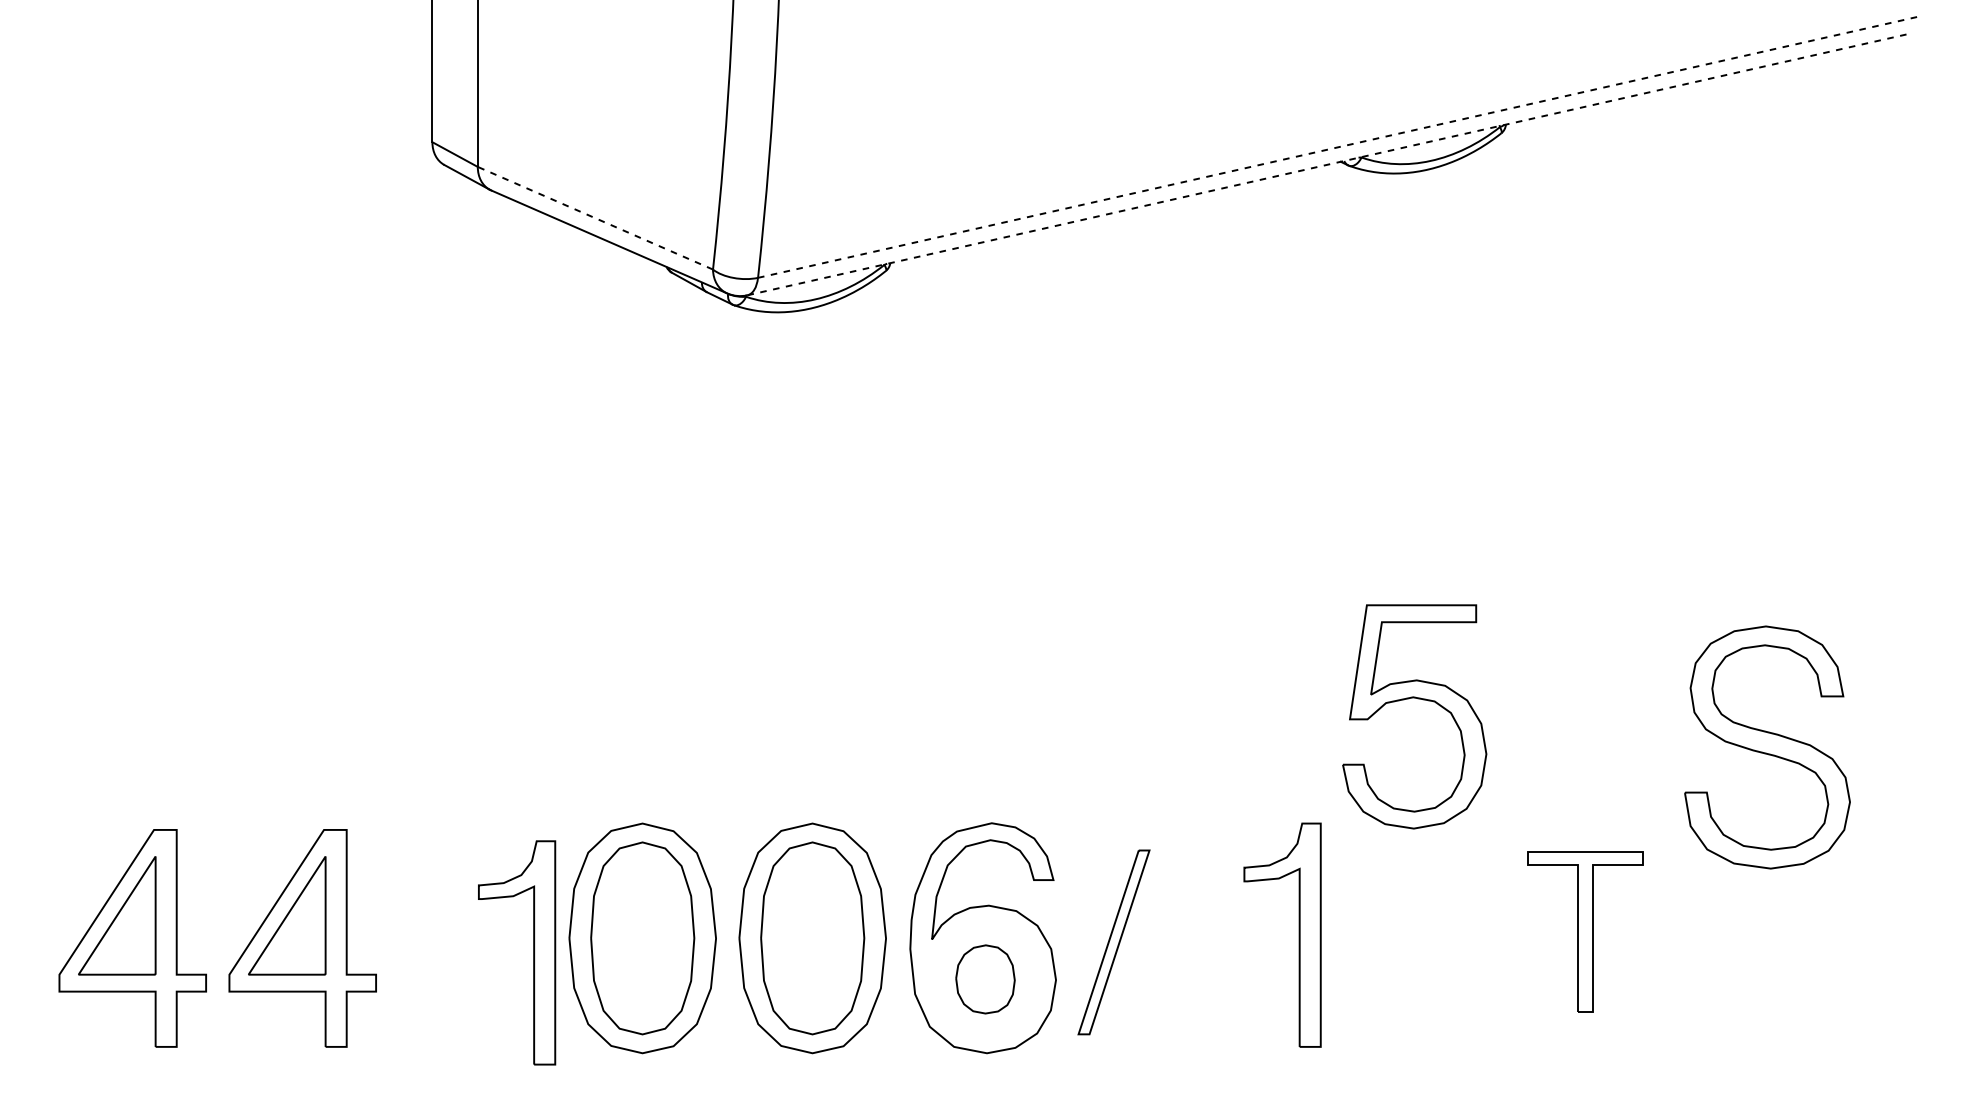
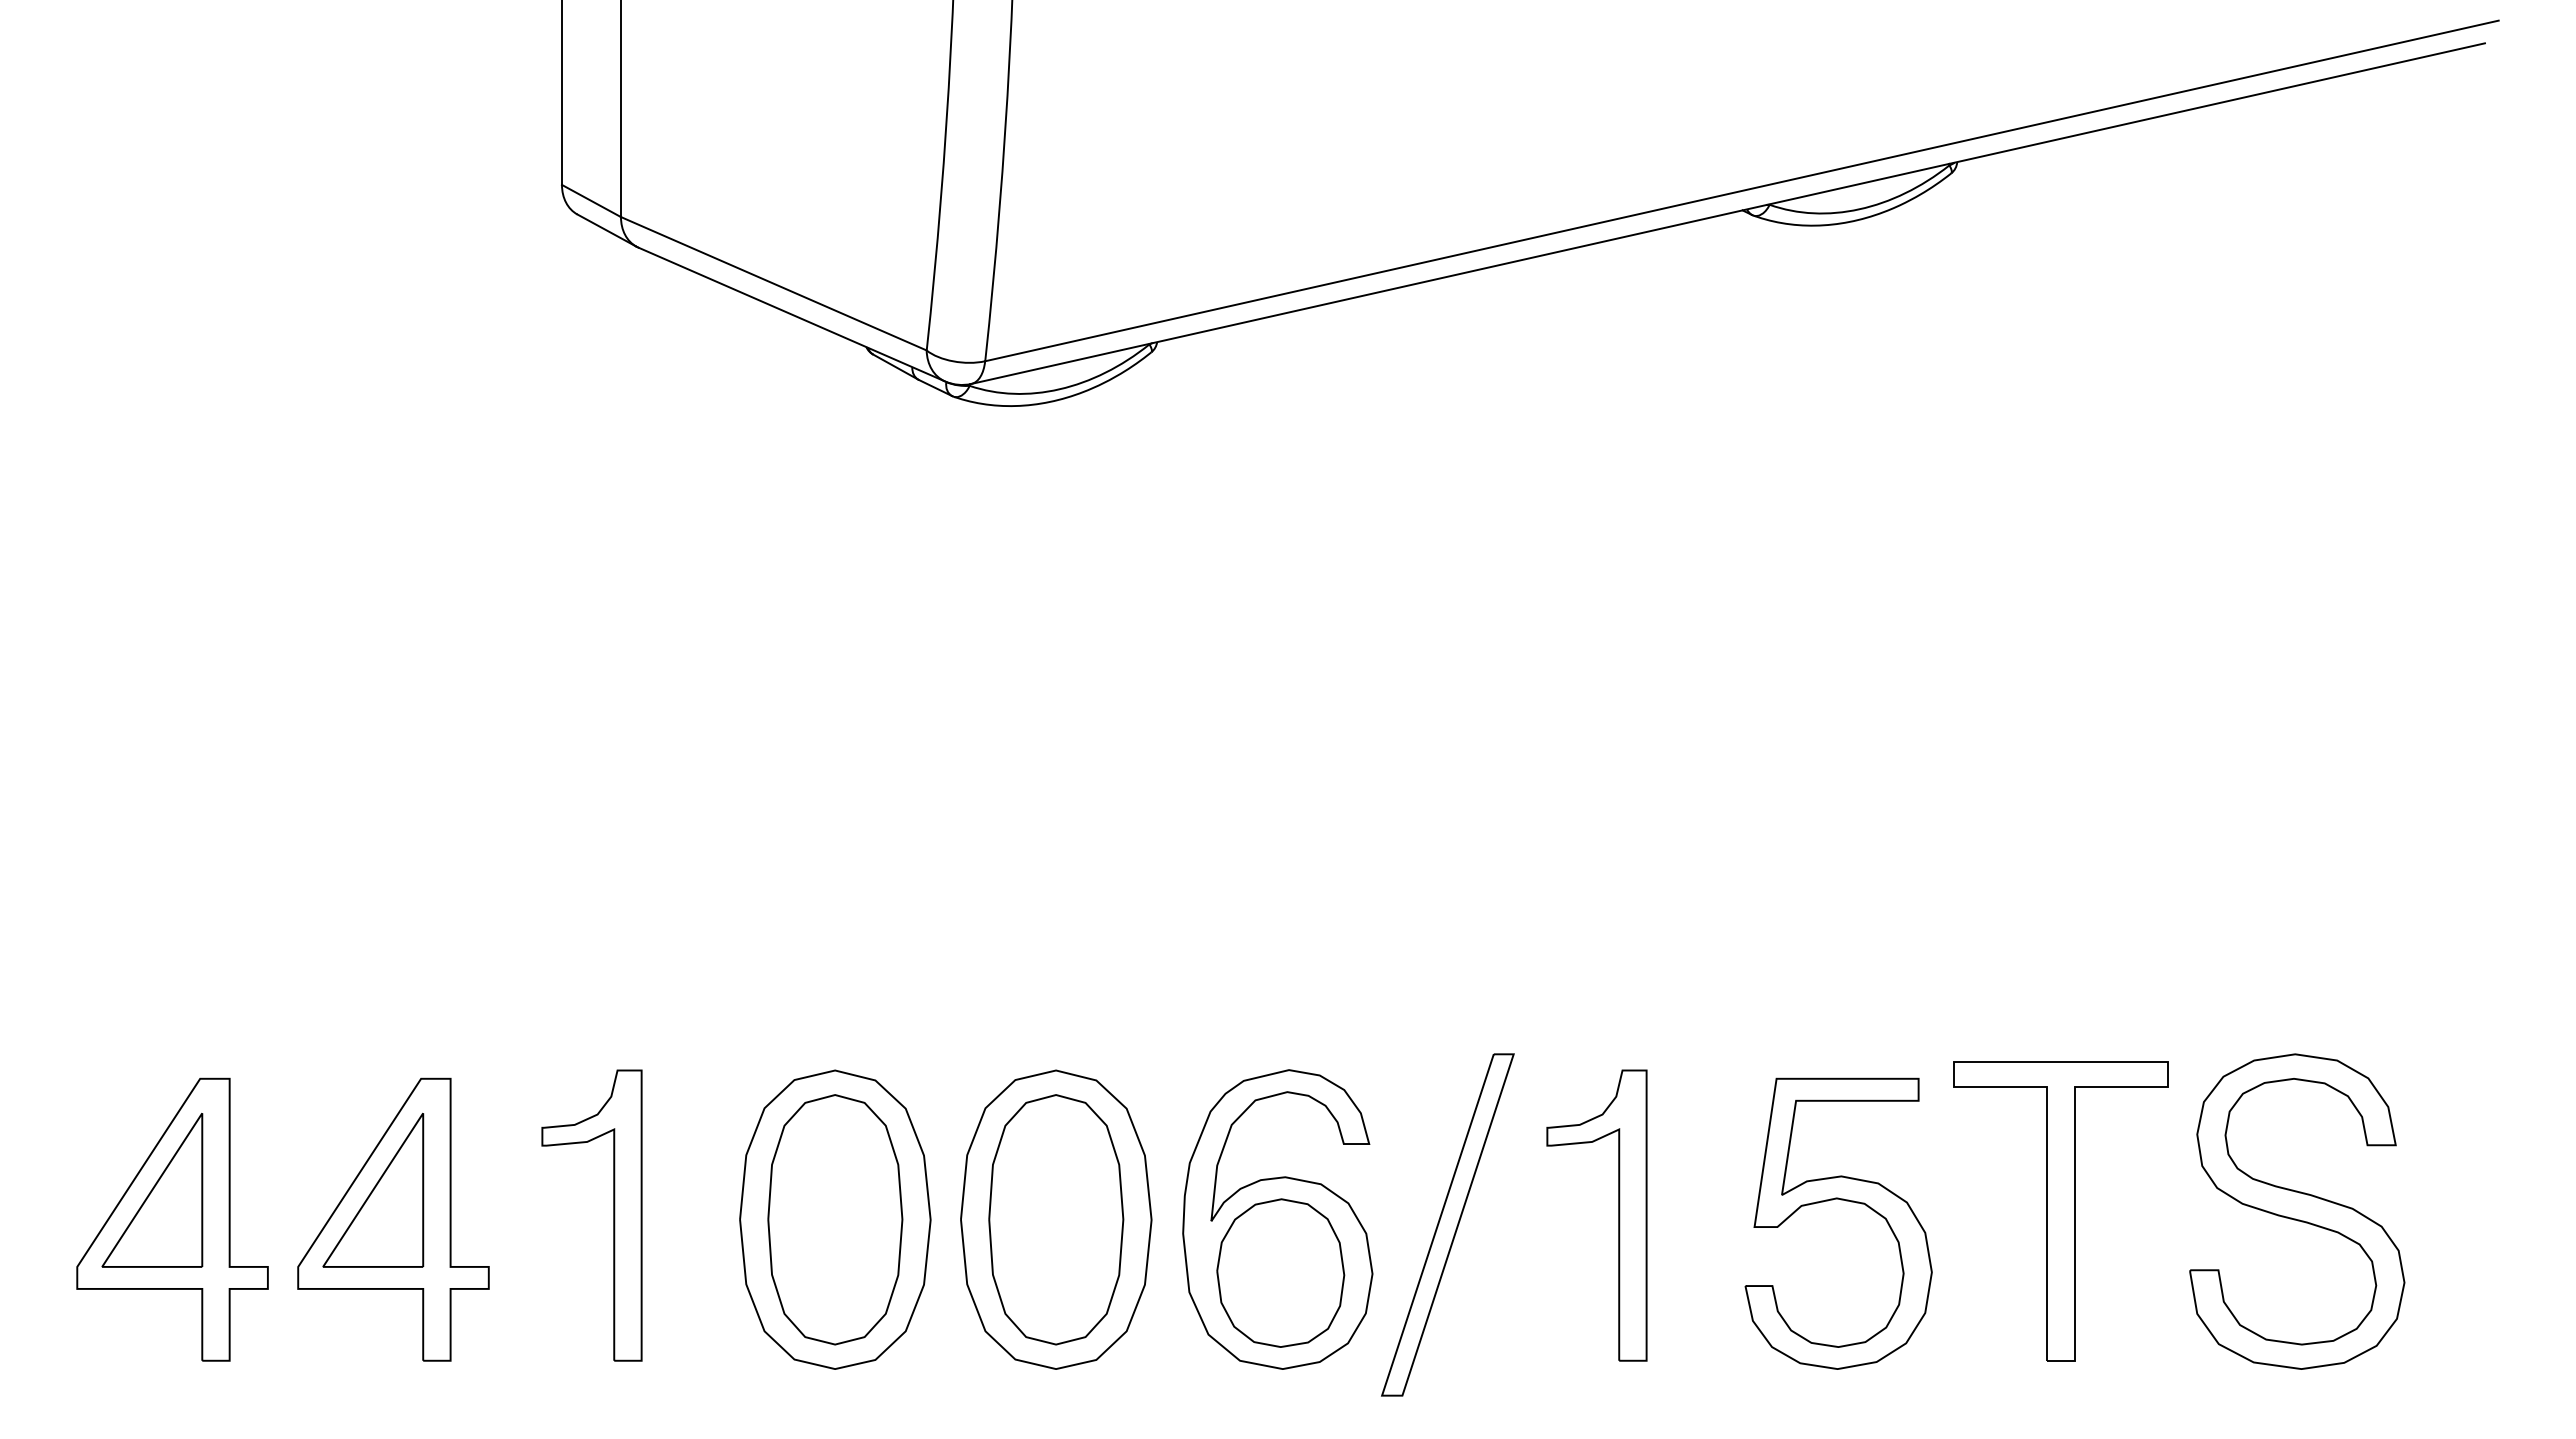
line: (1339, 146) -> (1741, 190), dashed -> solid
line: (1329, 164) -> (1728, 213), dashed -> solid
line: (595, 218) -> (773, 283), dashed -> solid
part: (1416, 698) -> (1841, 1200), moved
part: (1767, 747) -> (2297, 1211), moved
part: (1585, 932) -> (2060, 1211), size x1.43
part: (1299, 935) -> (1618, 1215), moved
part: (1113, 942) -> (1447, 1224), size x1.43
part: (533, 952) -> (613, 1215), moved
part: (985, 978) -> (1280, 1272), size x1.67

